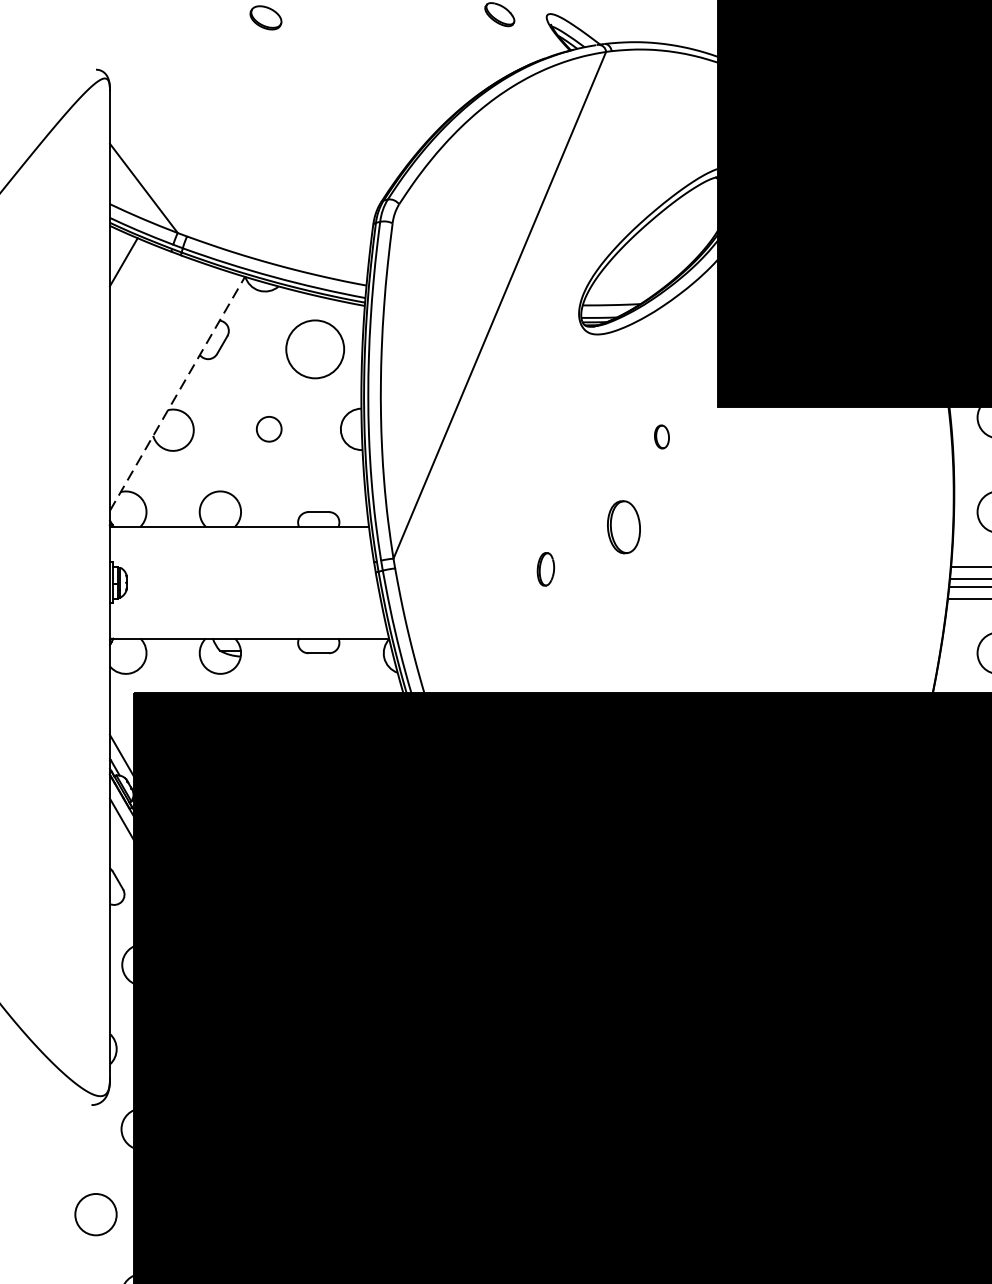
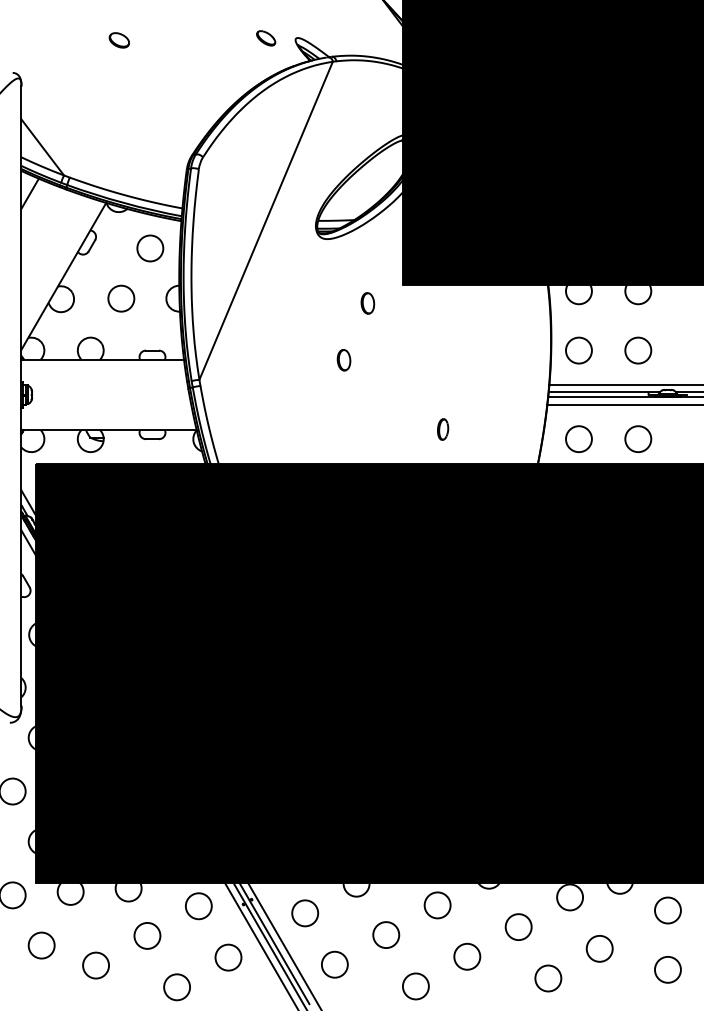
circle: (315, 349) -> (150, 248), size x0.71
line: (176, 394) -> (63, 276), dashed -> solid
circle: (269, 429) -> (121, 298), size x1.67
part: (661, 437) -> (367, 303), size x1.43
part: (623, 527) -> (343, 360), size x0.62
part: (546, 569) -> (443, 429), moved

